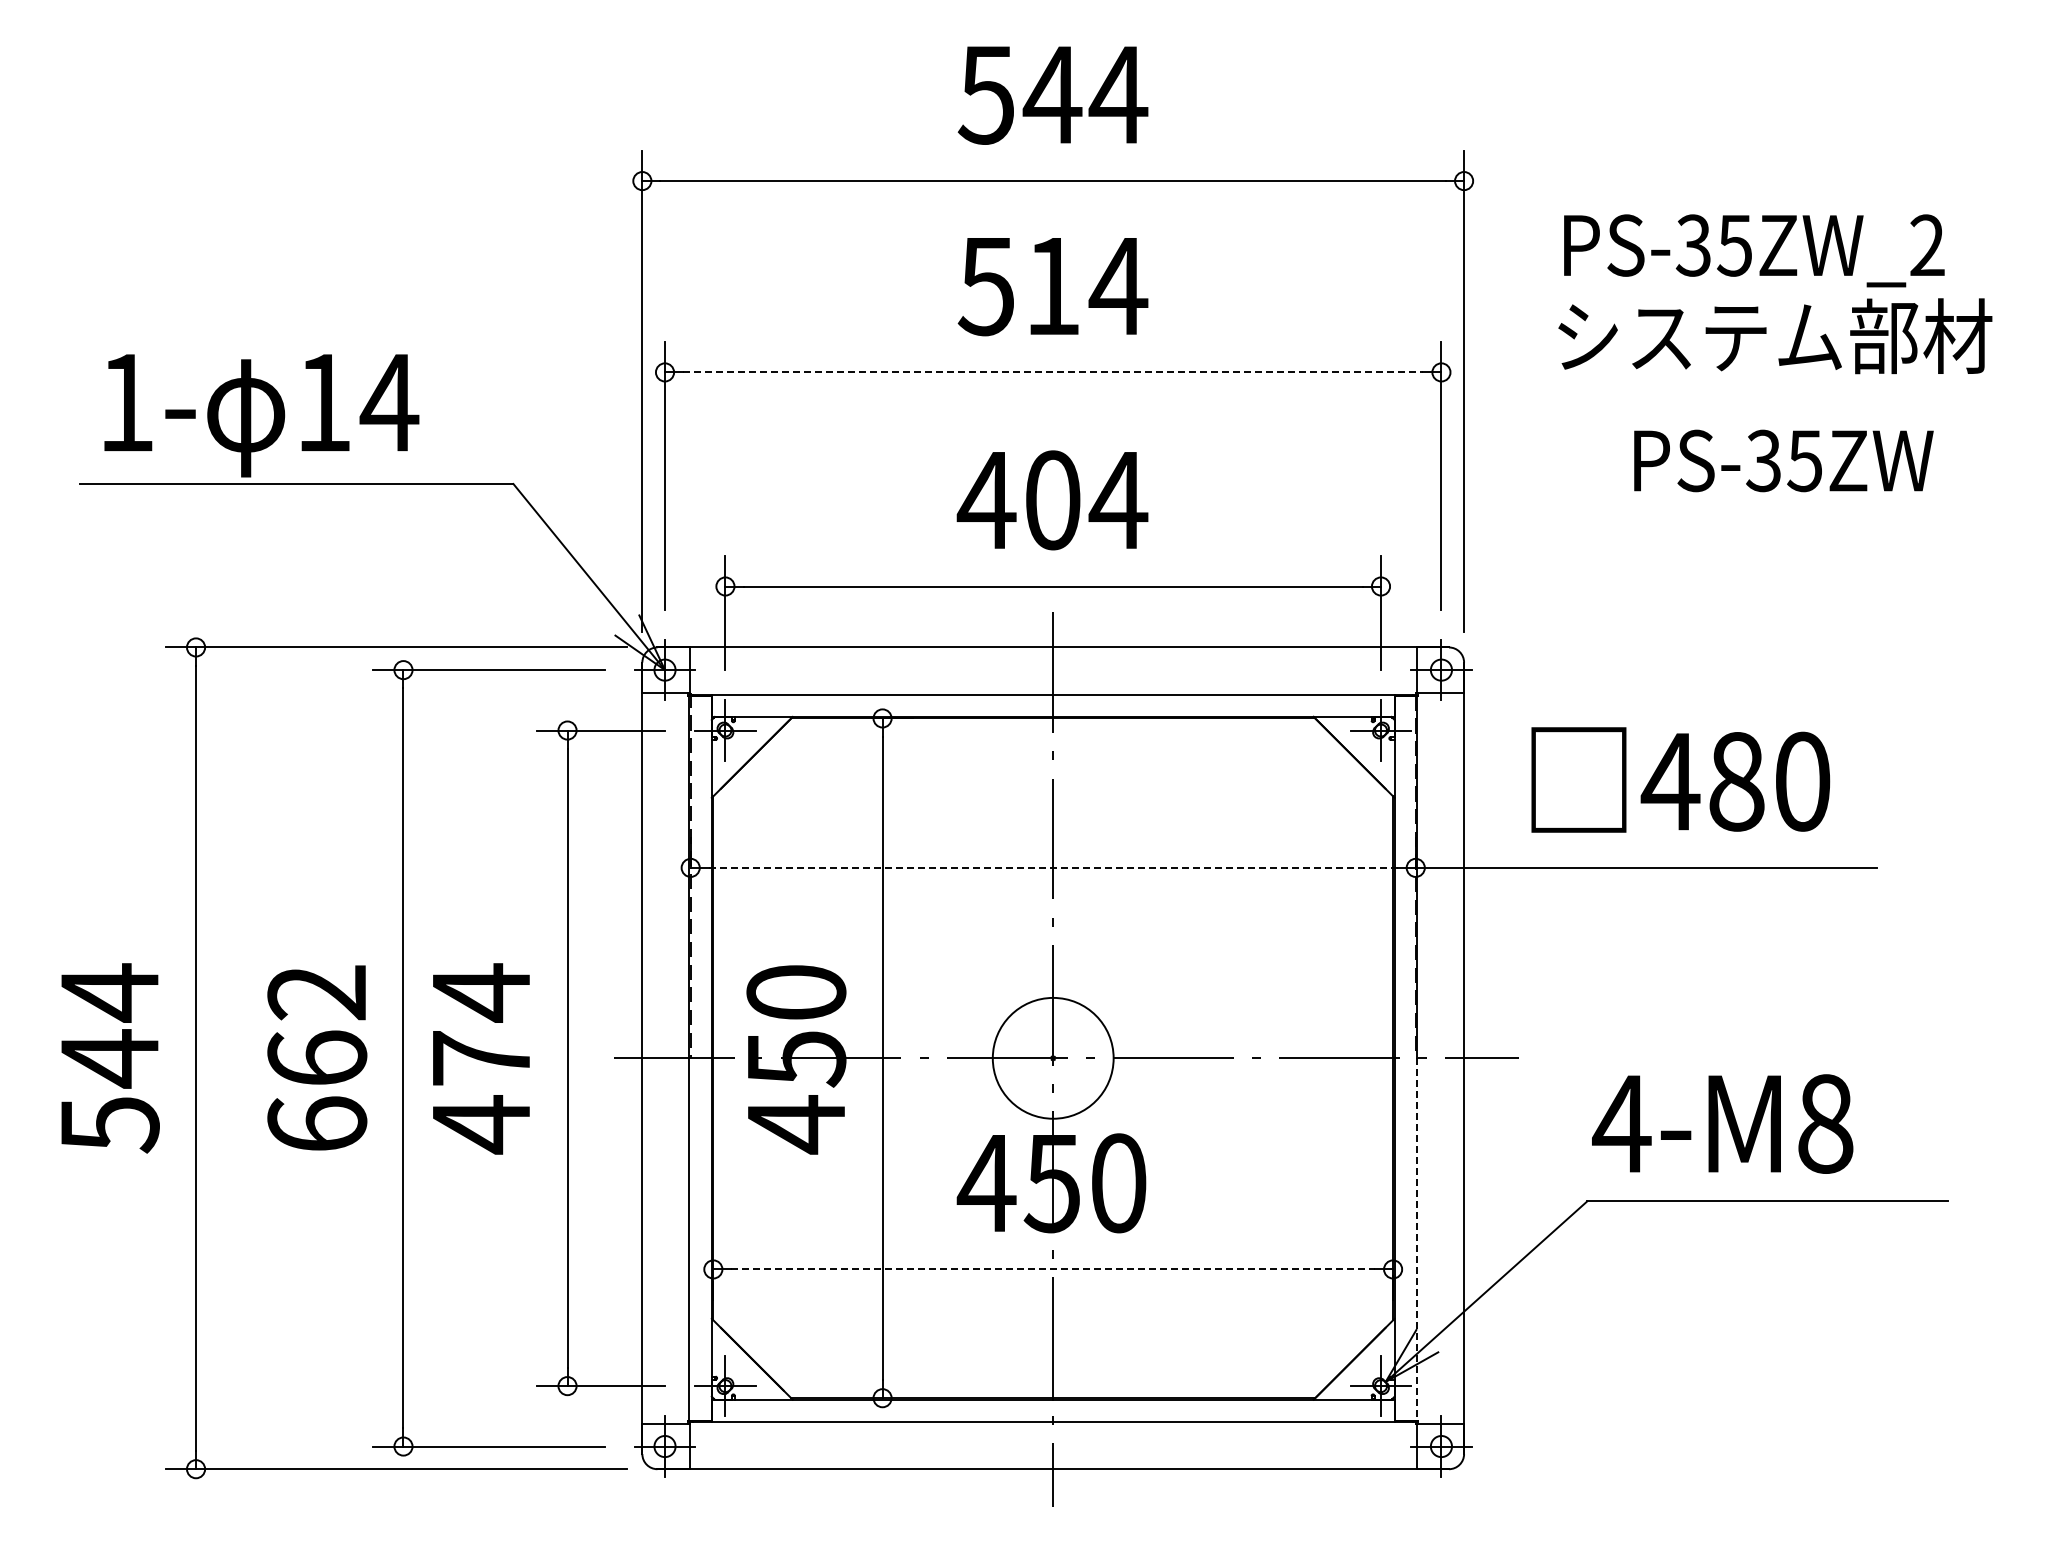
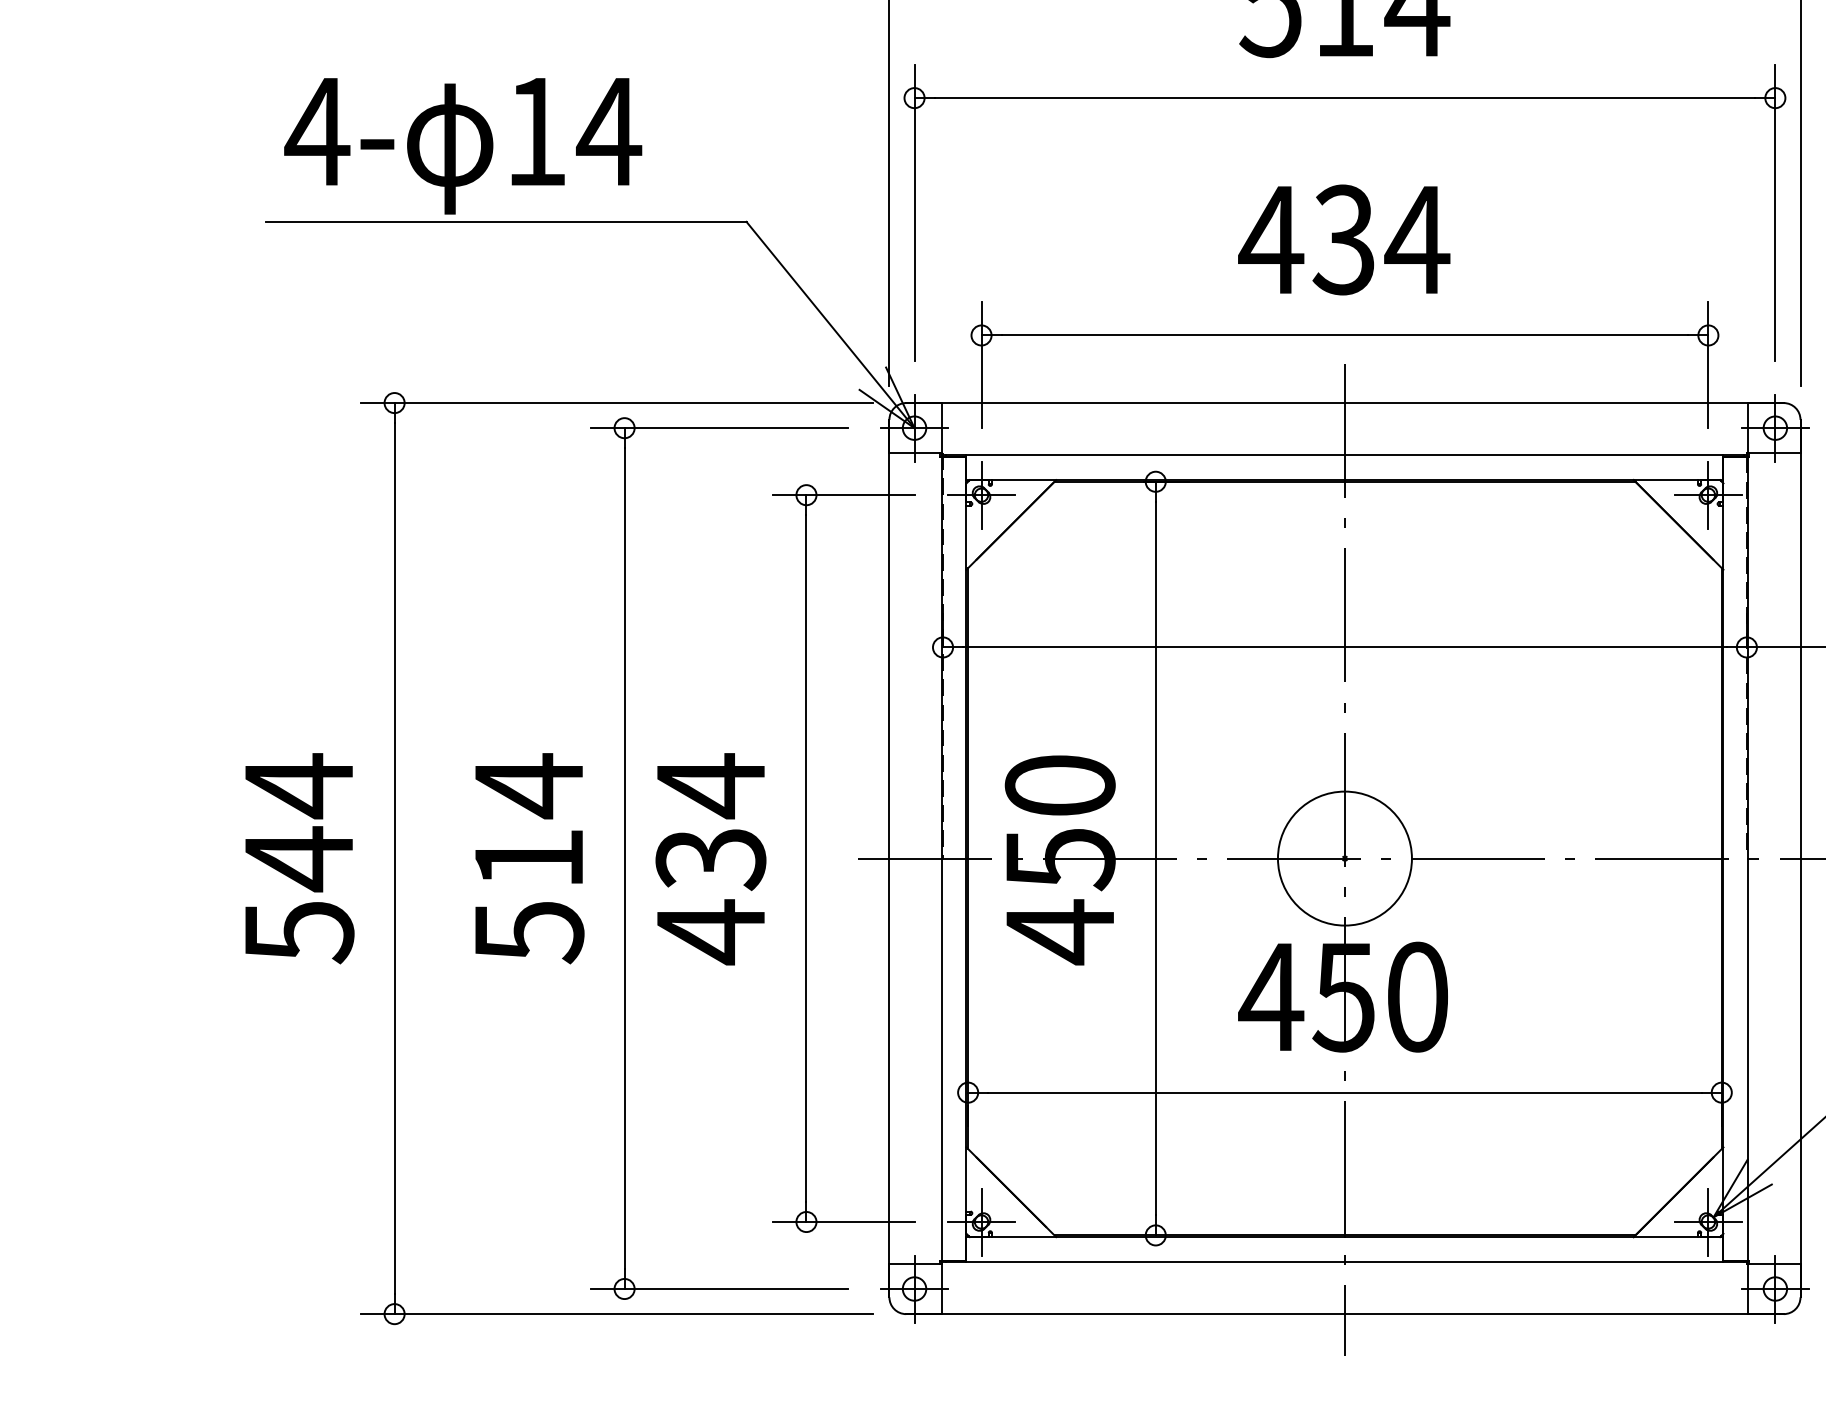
line: (1053, 372) -> (1345, 98), dashed -> solid
text: (126, 402) -> (317, 131), 1- -> 4-
text: (1052, 500) -> (1344, 240), 404 -> 434
line: (1053, 867) -> (1345, 647), dashed -> solid
text: (317, 1058) -> (529, 858), 662 -> 514
text: (481, 1059) -> (711, 859), 474 -> 434
line: (1416, 1240) -> (1747, 1060), dashed -> solid
line: (1053, 1269) -> (1345, 1092), dashed -> solid

